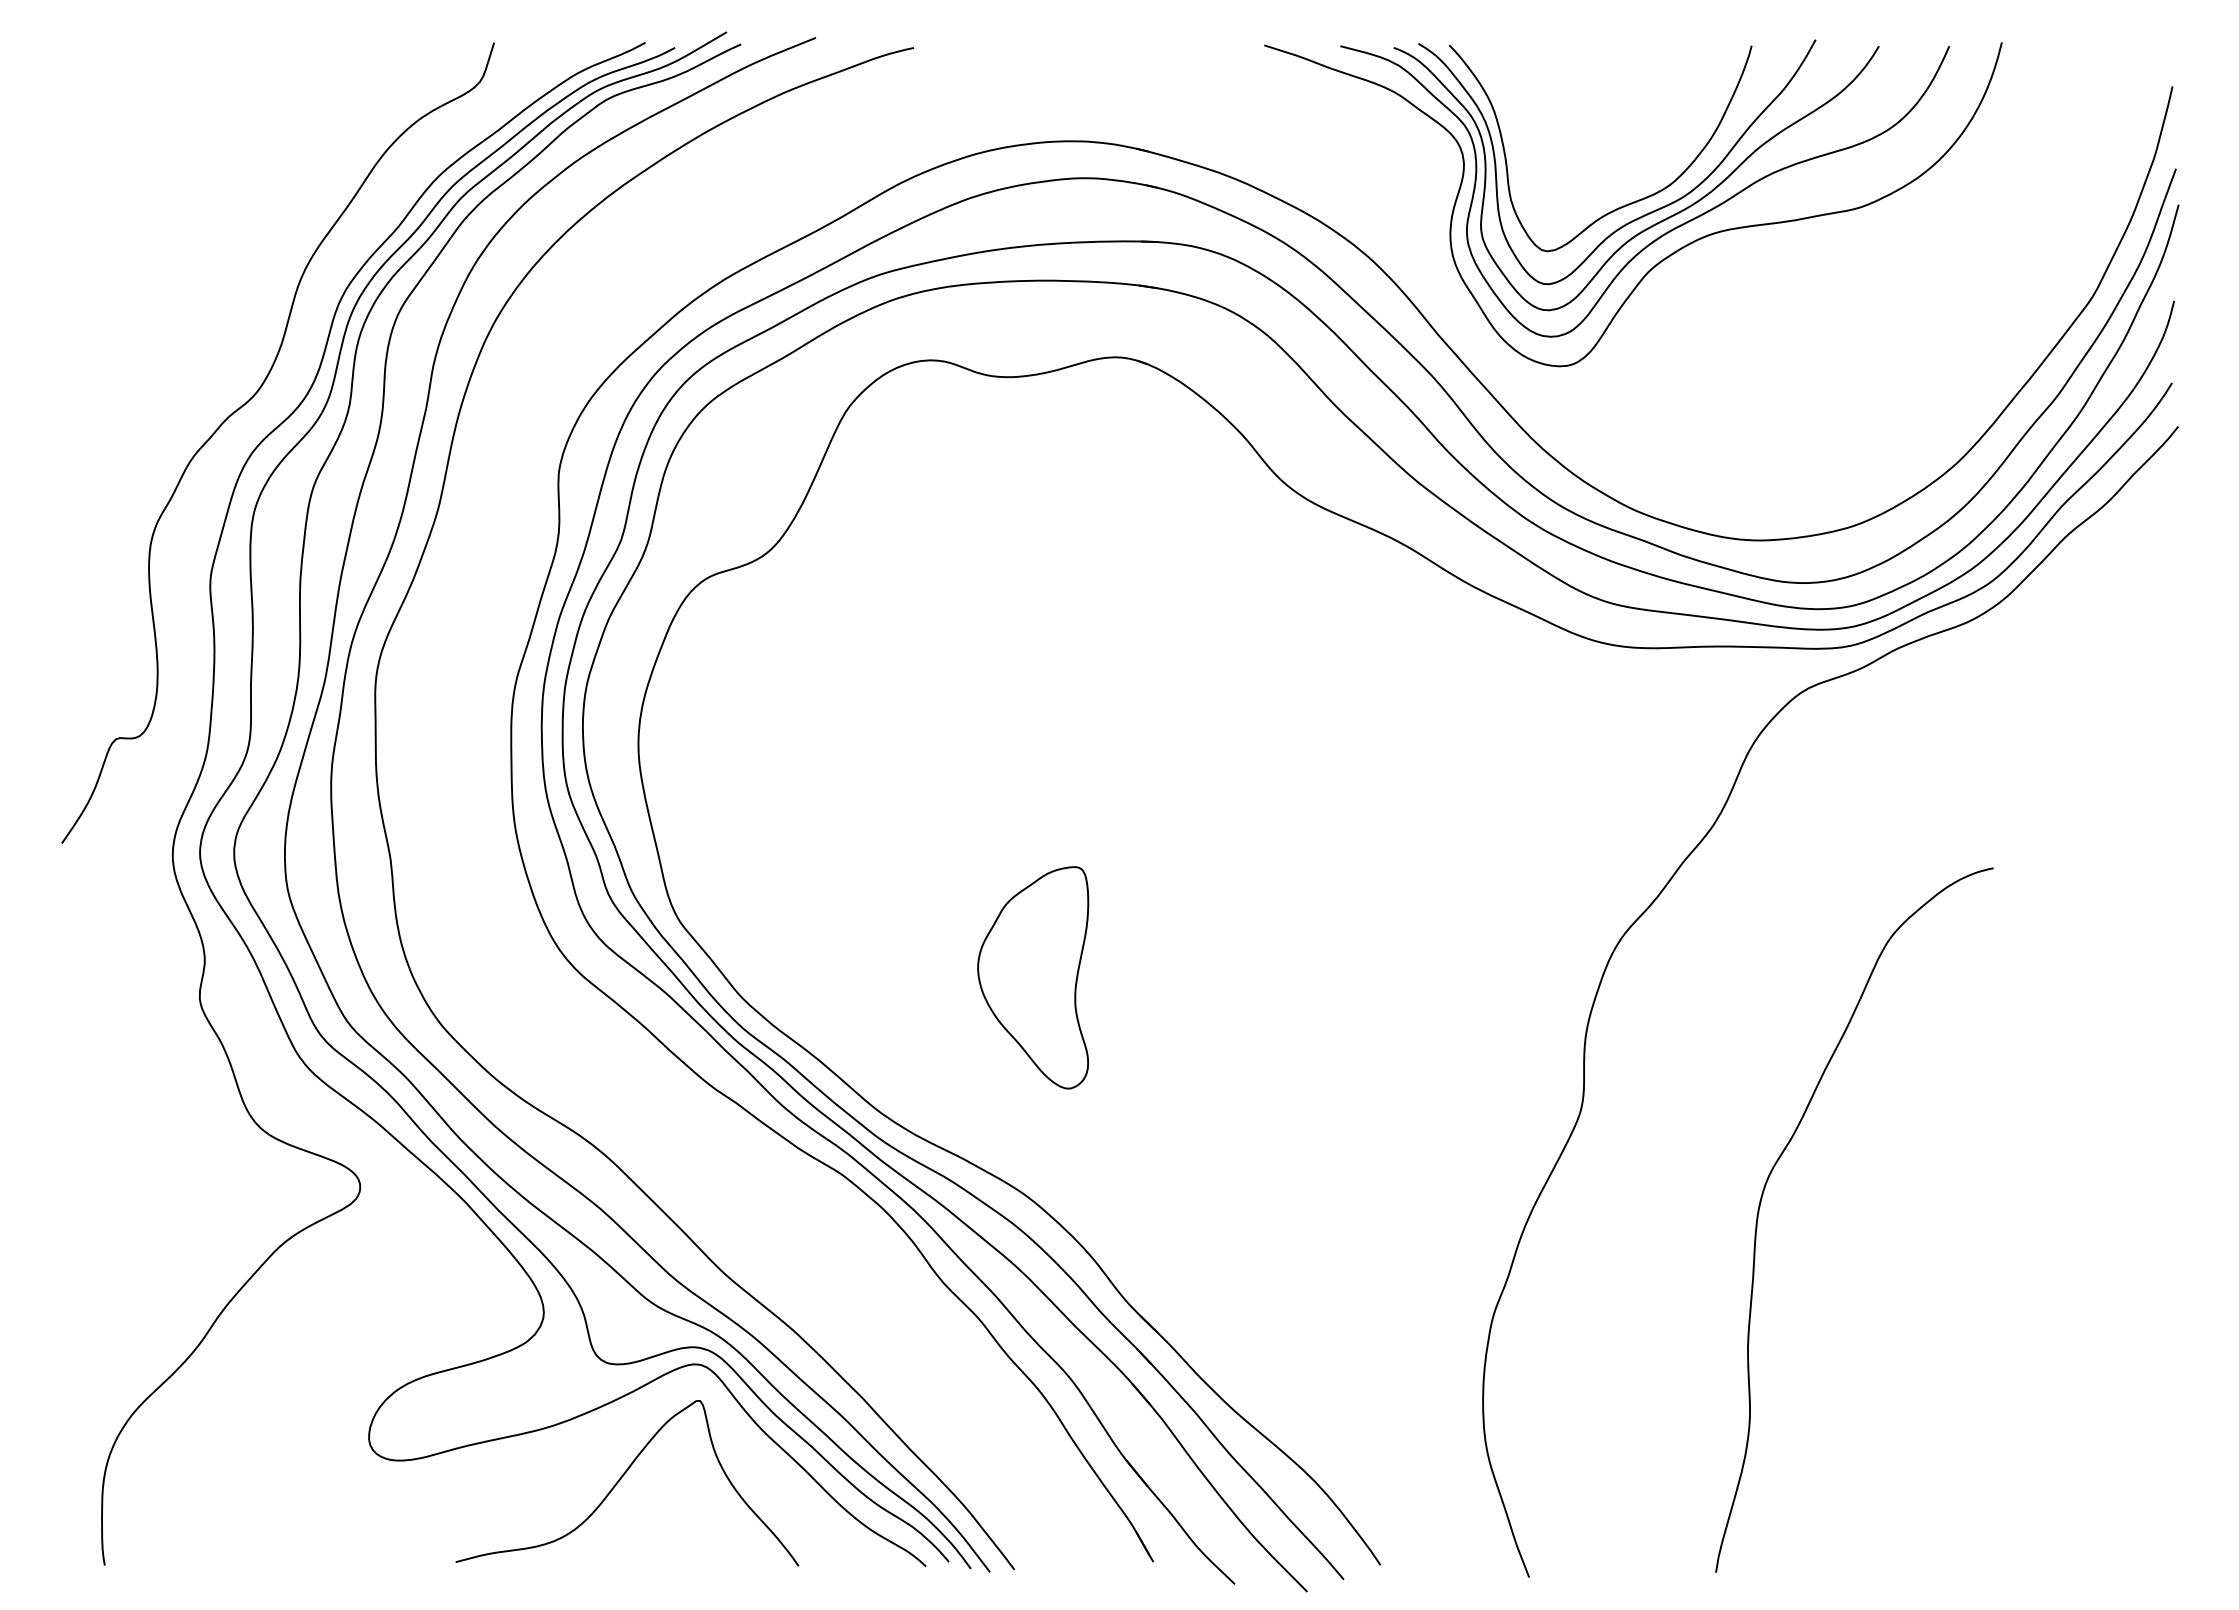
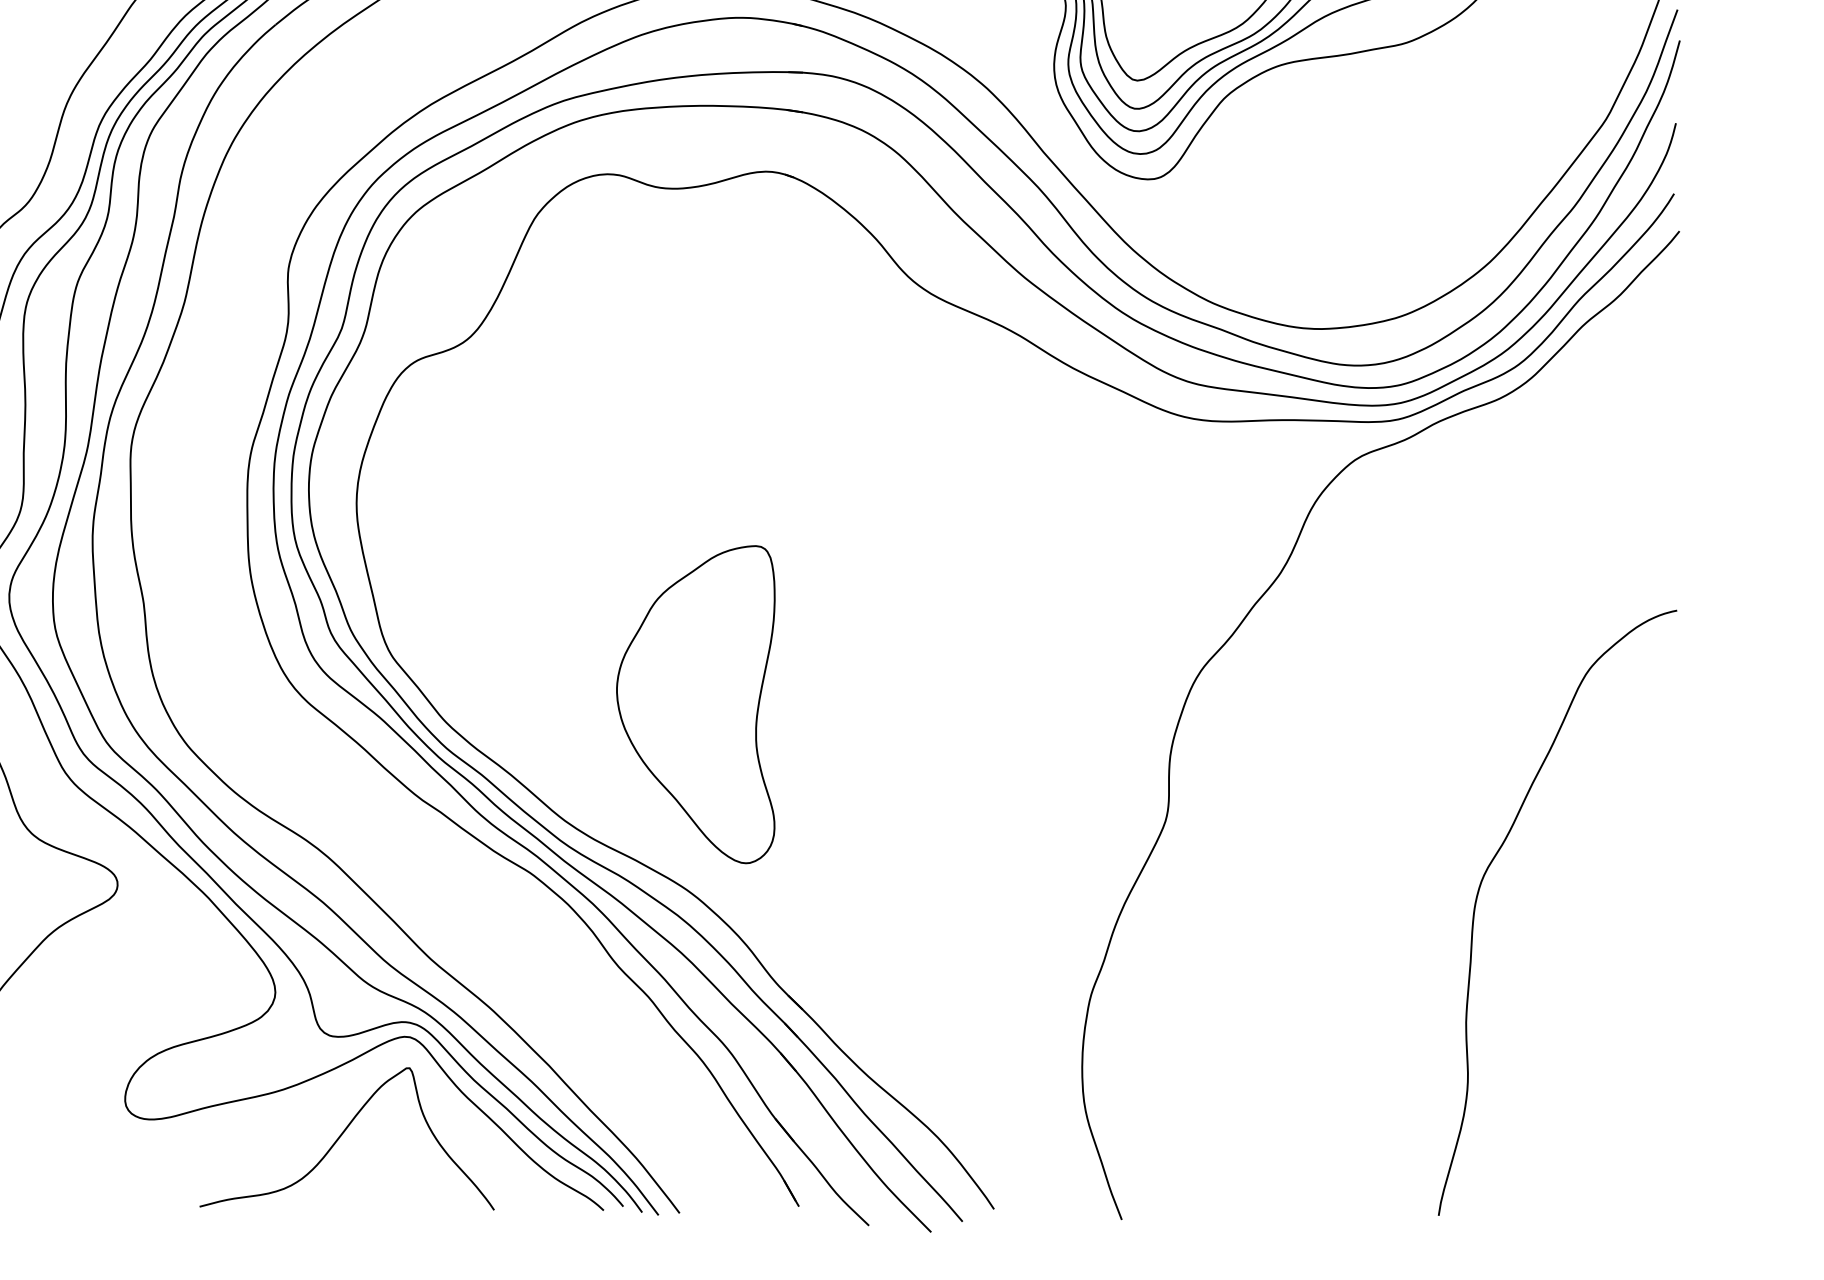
part: (1032, 977) -> (695, 704), size x1.67
curve: (1763, 1195) -> (1479, 891), moved

